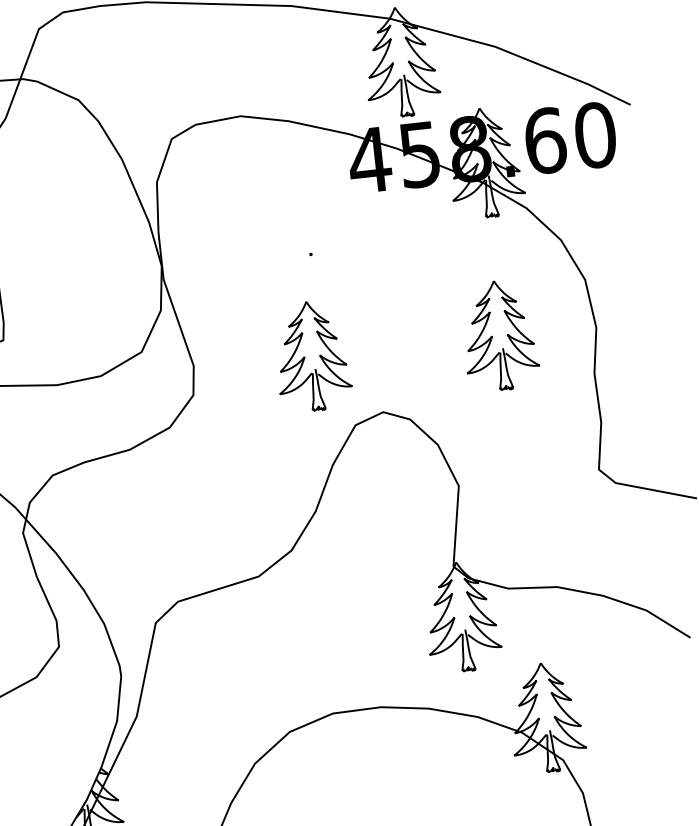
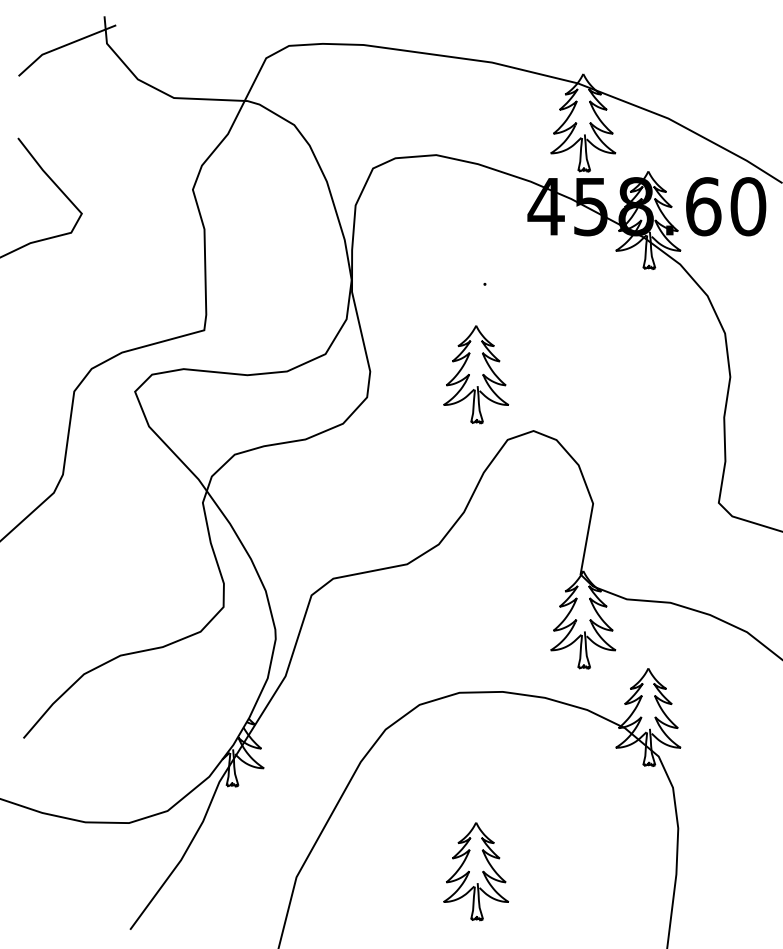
part: (500, 335) -> (644, 374), removed

